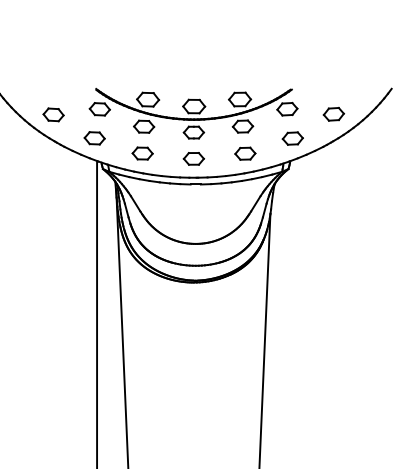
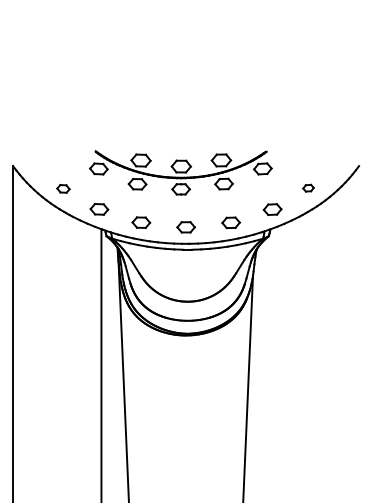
part: (193, 113) -> (180, 172), moved
part: (333, 113) -> (308, 187), size x0.6
part: (53, 114) -> (63, 188), size x0.7

